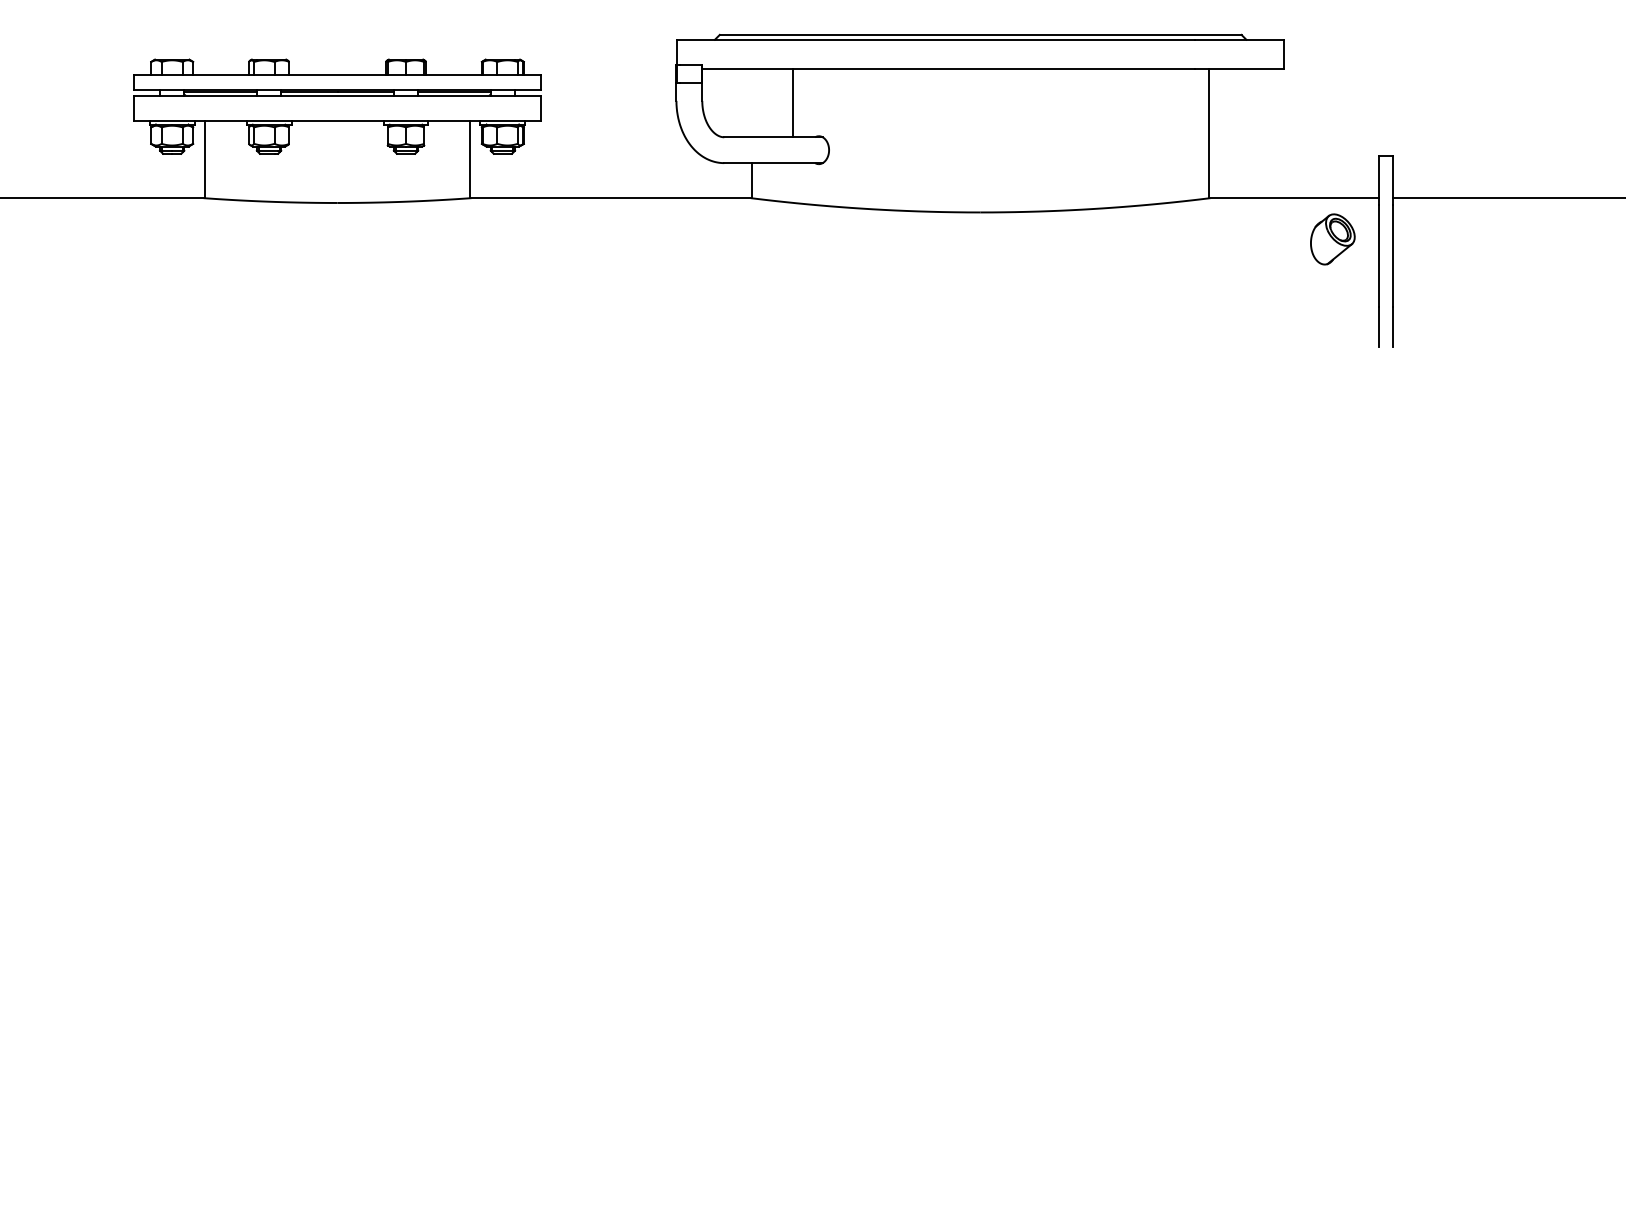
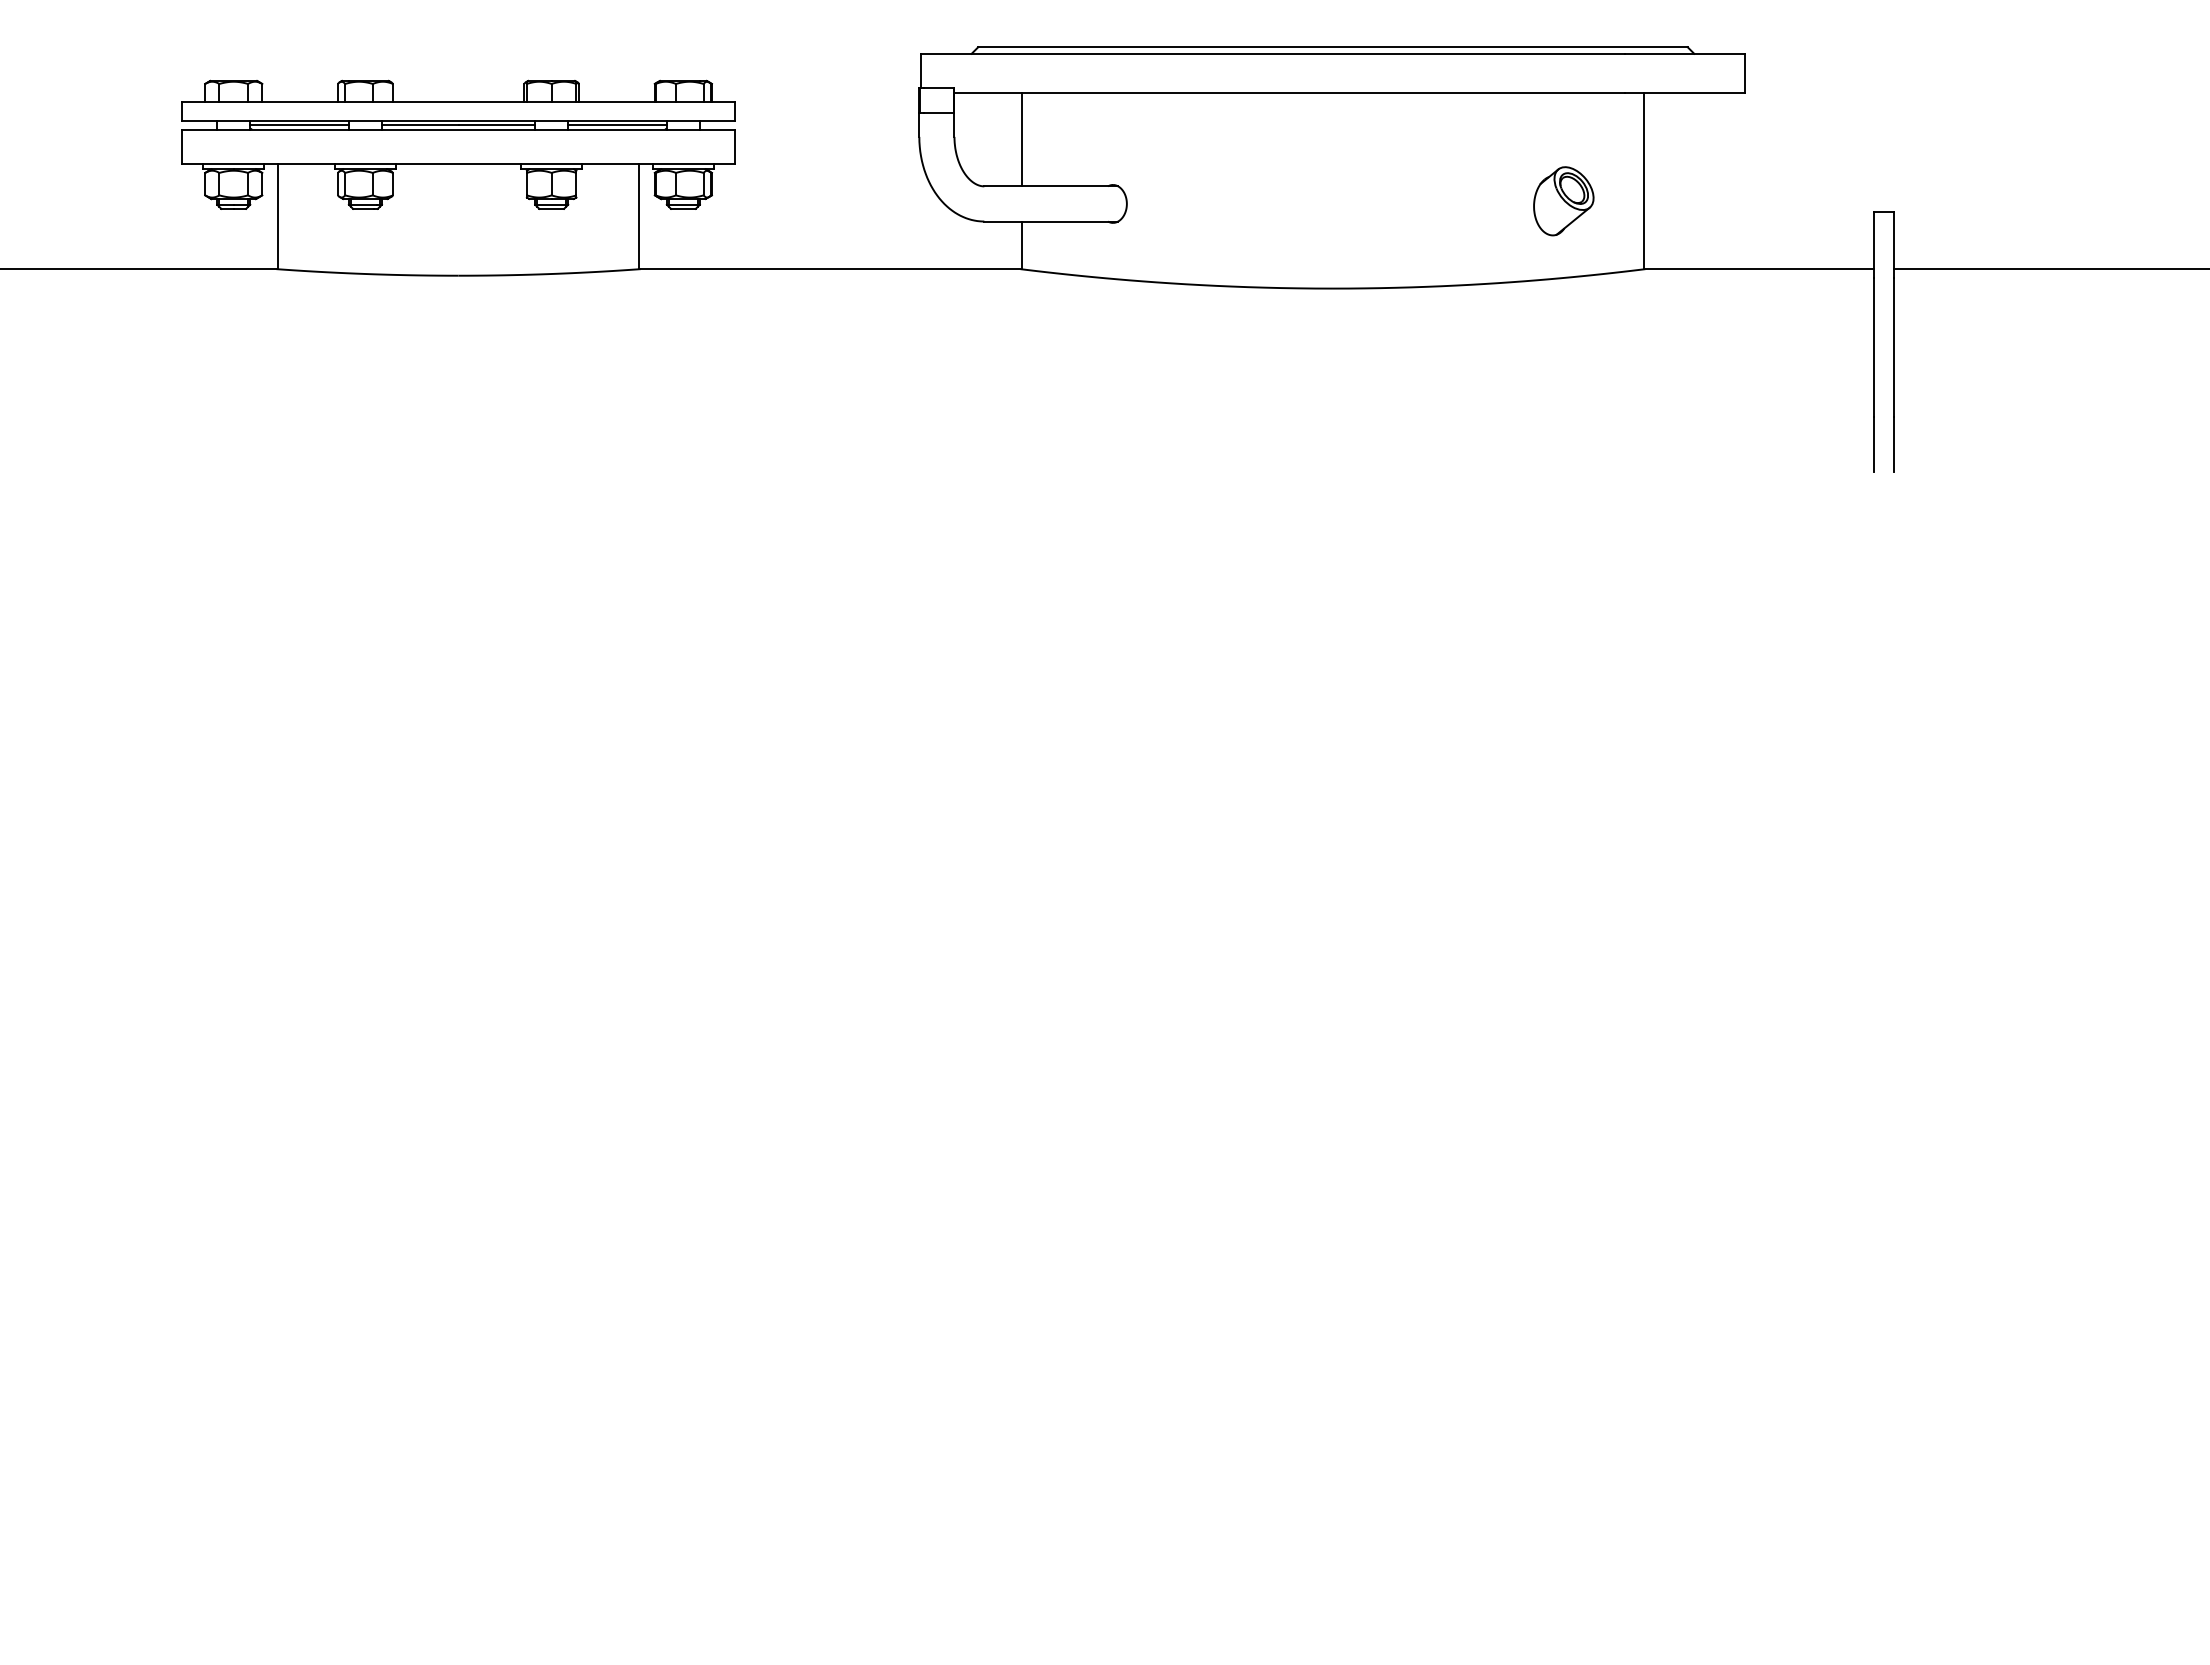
line: (792, 102) -> (1021, 139), moved
part: (1332, 239) -> (1563, 201), moved

